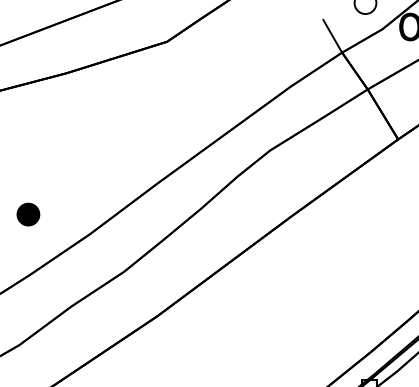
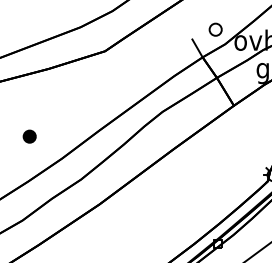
part: (28, 214) -> (29, 136), moved

